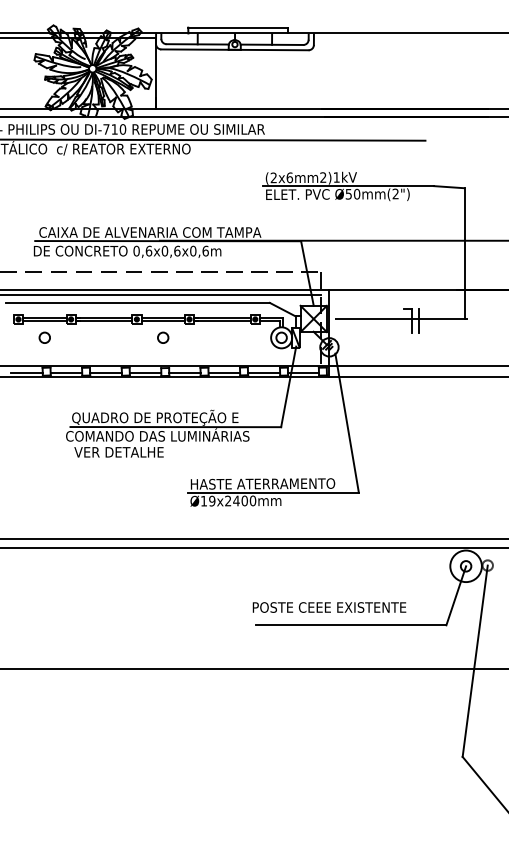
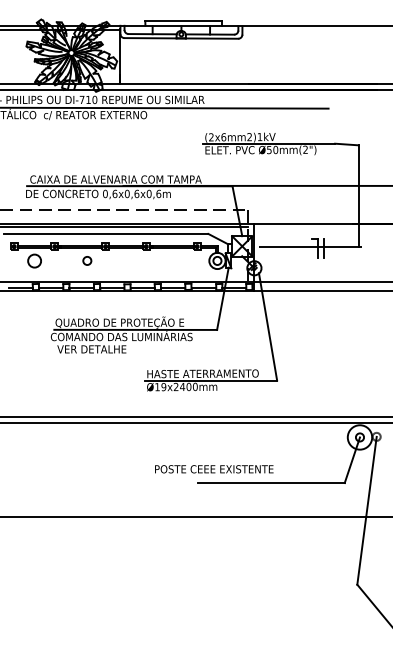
circle: (44, 337) -> (34, 260), size x1.6
circle: (163, 337) -> (87, 260), moved
text: (329, 607) -> (214, 469), moved

